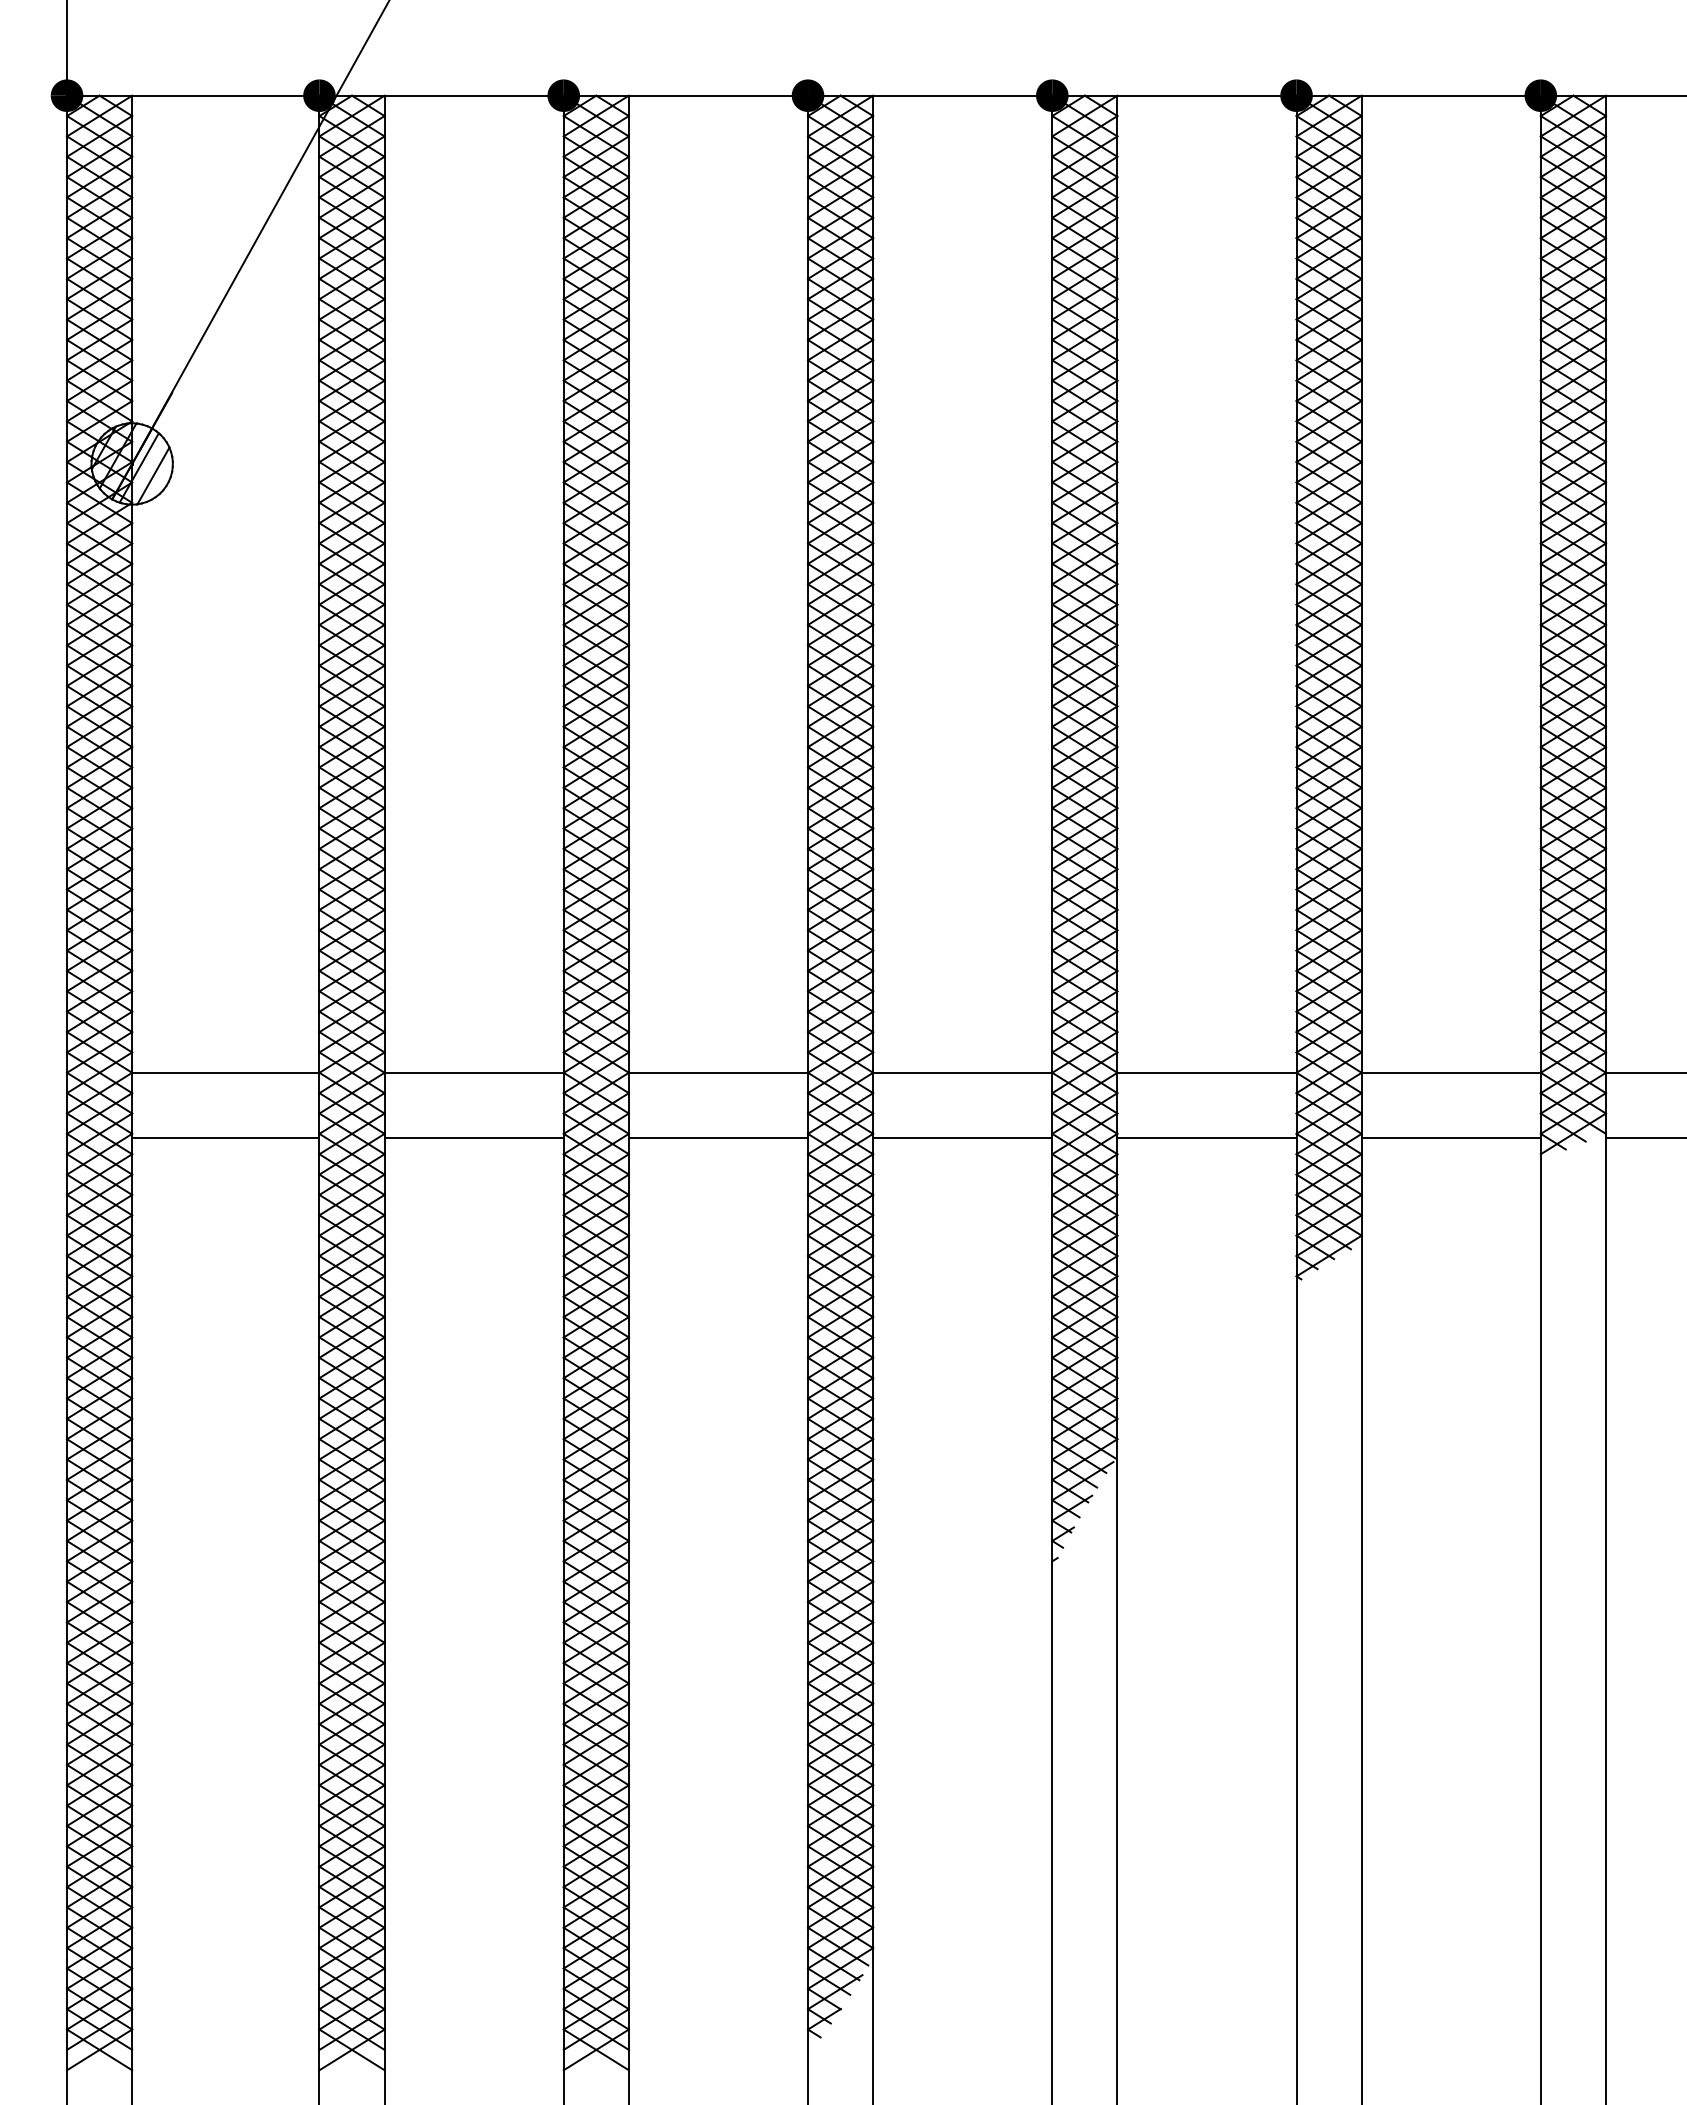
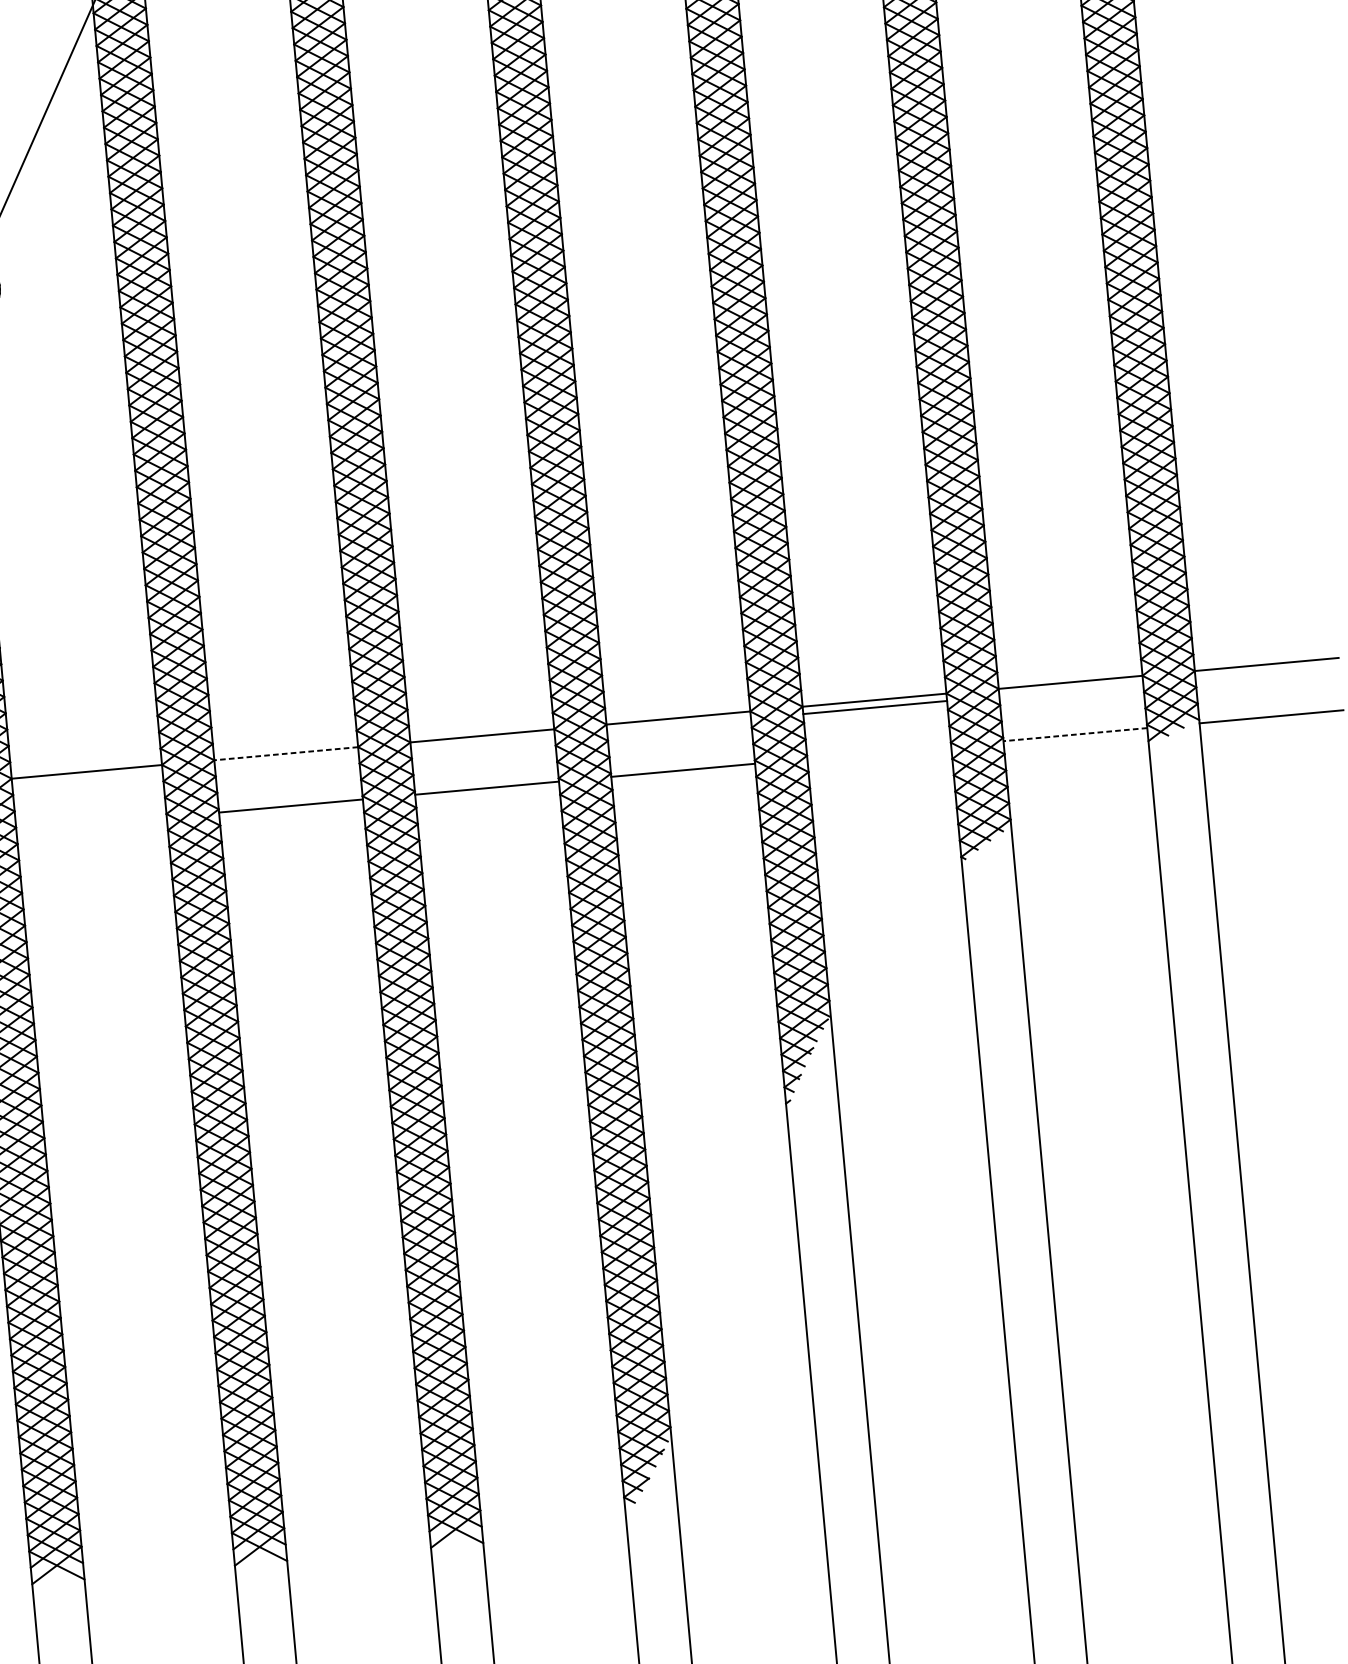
line: (474, 1072) -> (286, 753), solid -> dashed
line: (225, 1137) -> (91, 823), removed
line: (1206, 1137) -> (874, 707), moved
line: (1451, 1137) -> (1075, 734), solid -> dashed

